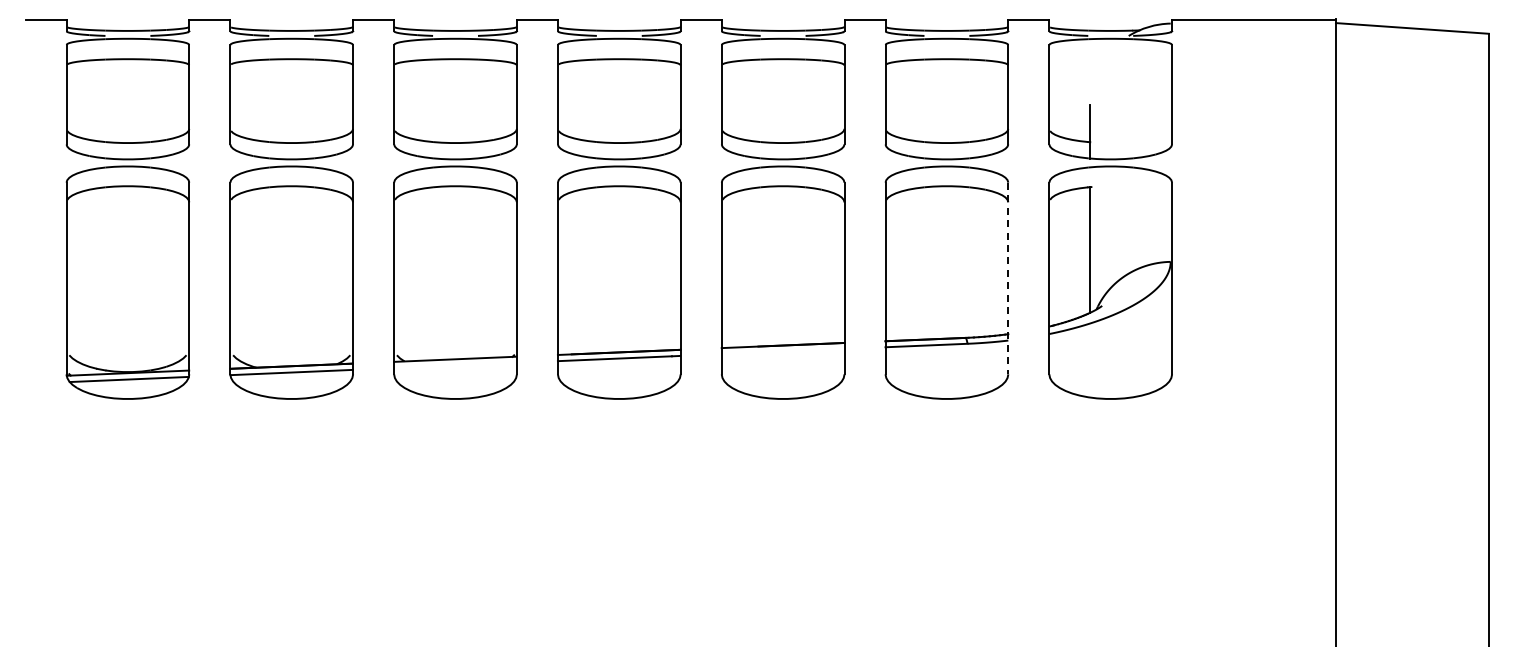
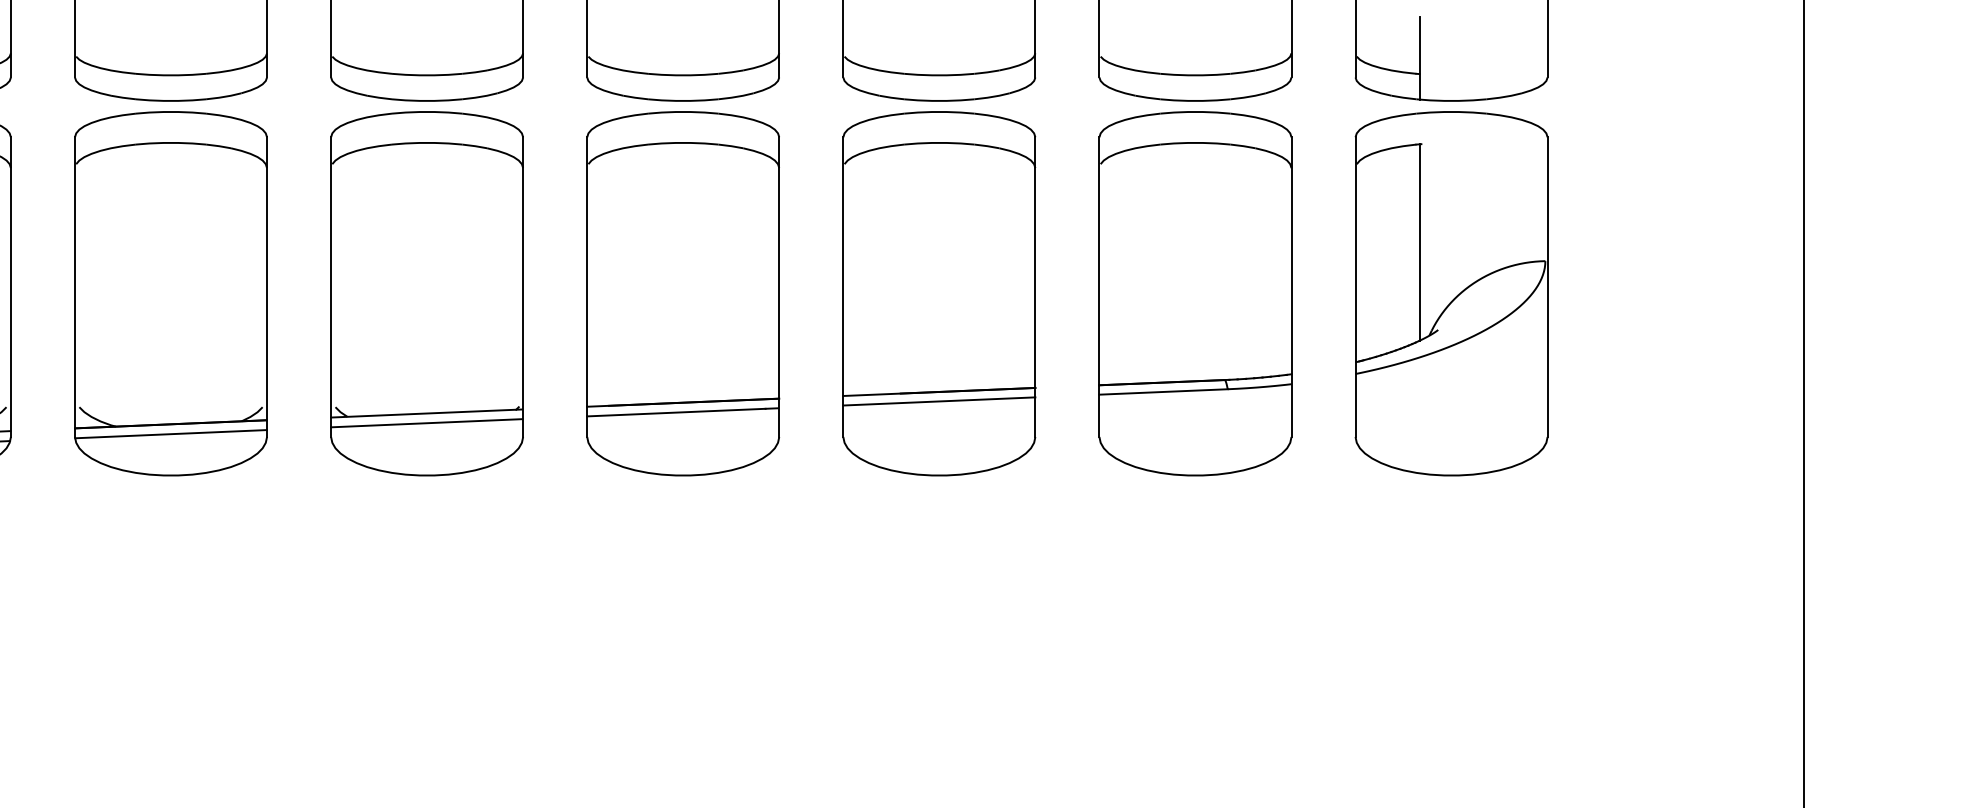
line: (1008, 278) -> (1291, 287), dashed -> solid
line: (782, 351) -> (938, 401), added
line: (455, 365) -> (427, 423), added

